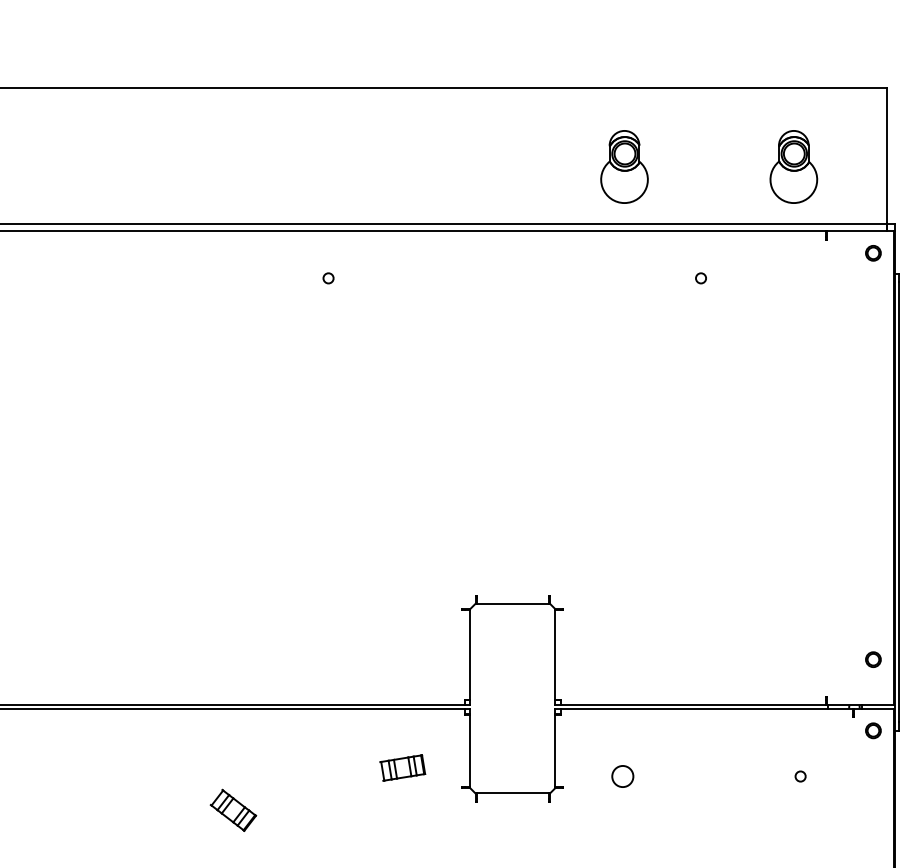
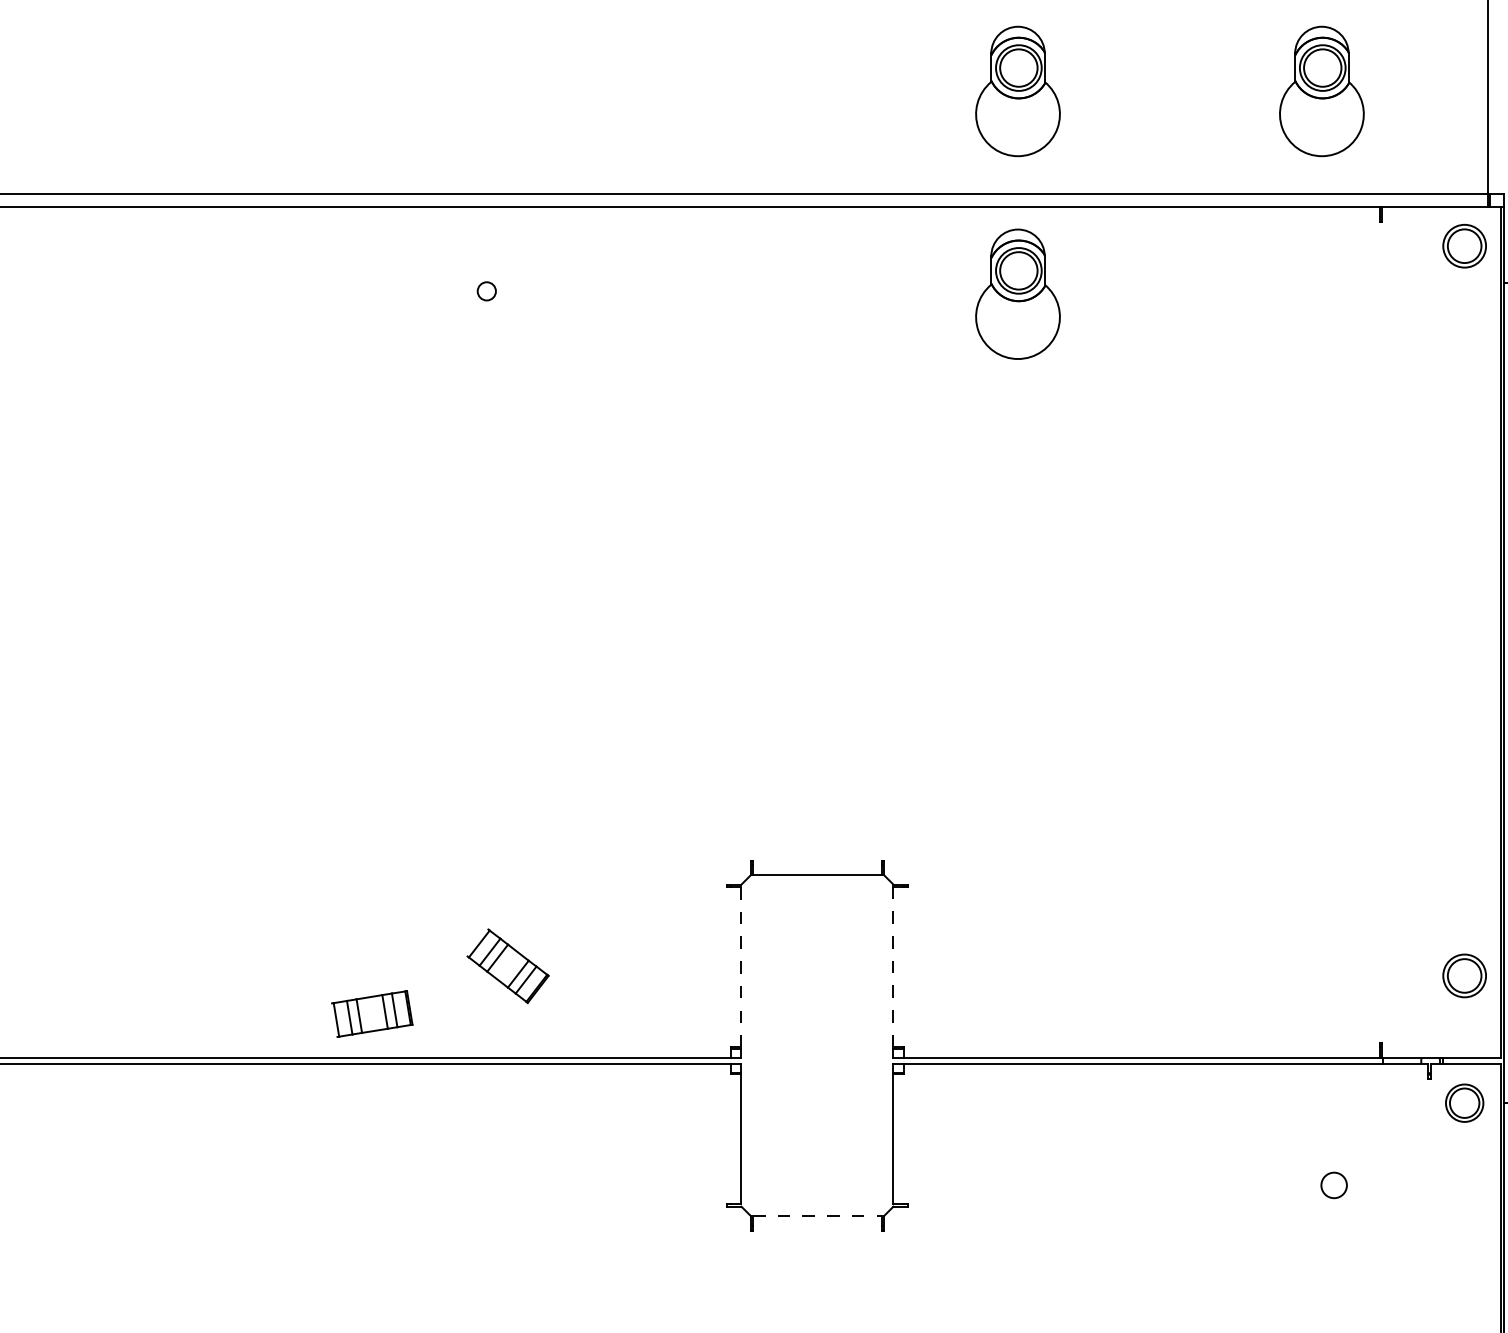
circle: (873, 253) -> (1464, 246), size x1.6
circle: (700, 278) -> (1154, 291), removed
part: (624, 279) -> (1017, 293), added
line: (470, 654) -> (741, 966), solid -> dashed
line: (555, 654) -> (894, 966), solid -> dashed
circle: (873, 659) -> (1464, 975), size x1.6
part: (873, 730) -> (1464, 1102), size x1.4
part: (402, 767) -> (371, 1013), moved
circle: (622, 776) -> (1014, 1185), removed
circle: (800, 776) -> (1333, 1185), size x1.4
line: (512, 793) -> (816, 1215), solid -> dashed
part: (233, 809) -> (508, 964), moved

